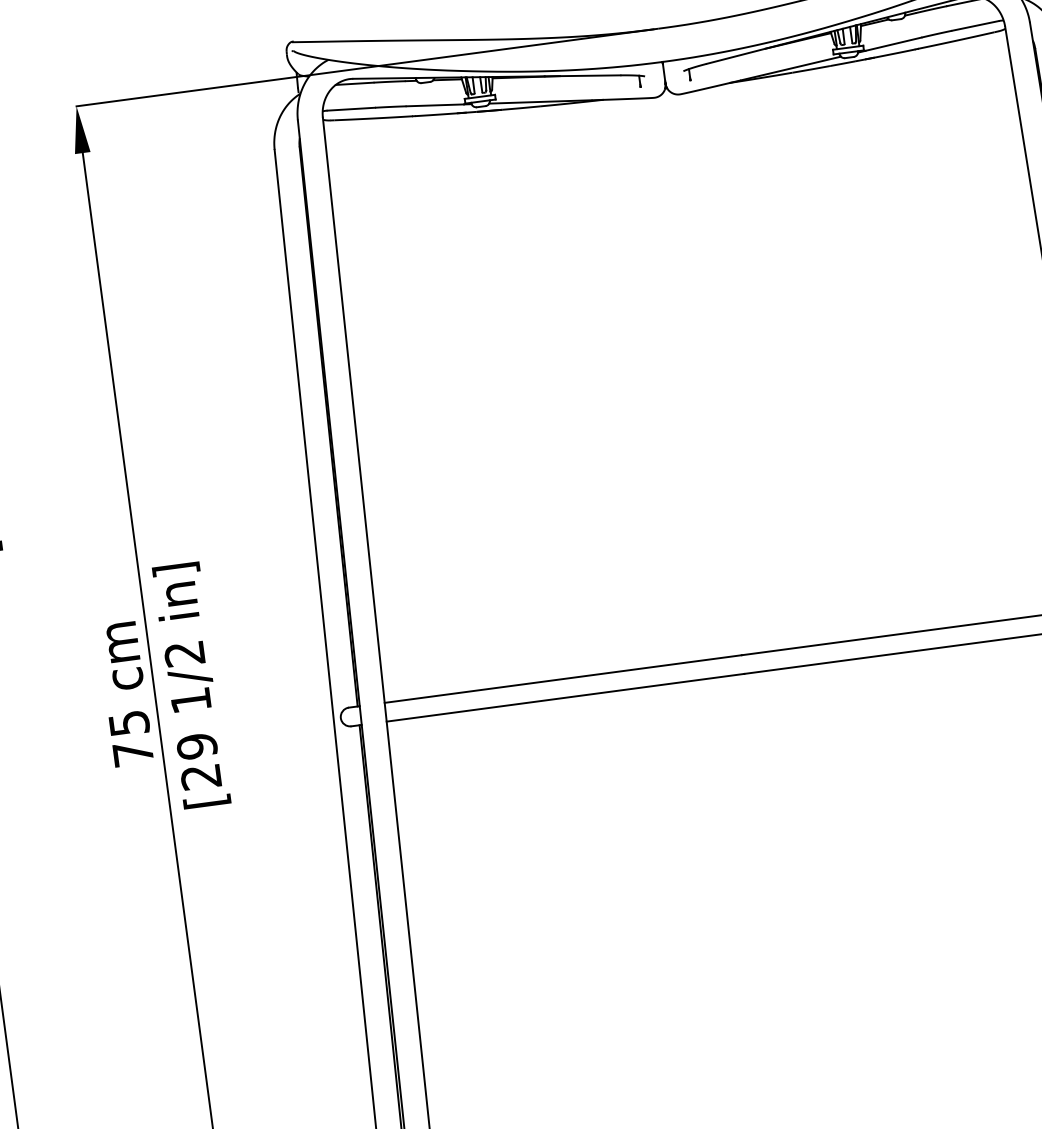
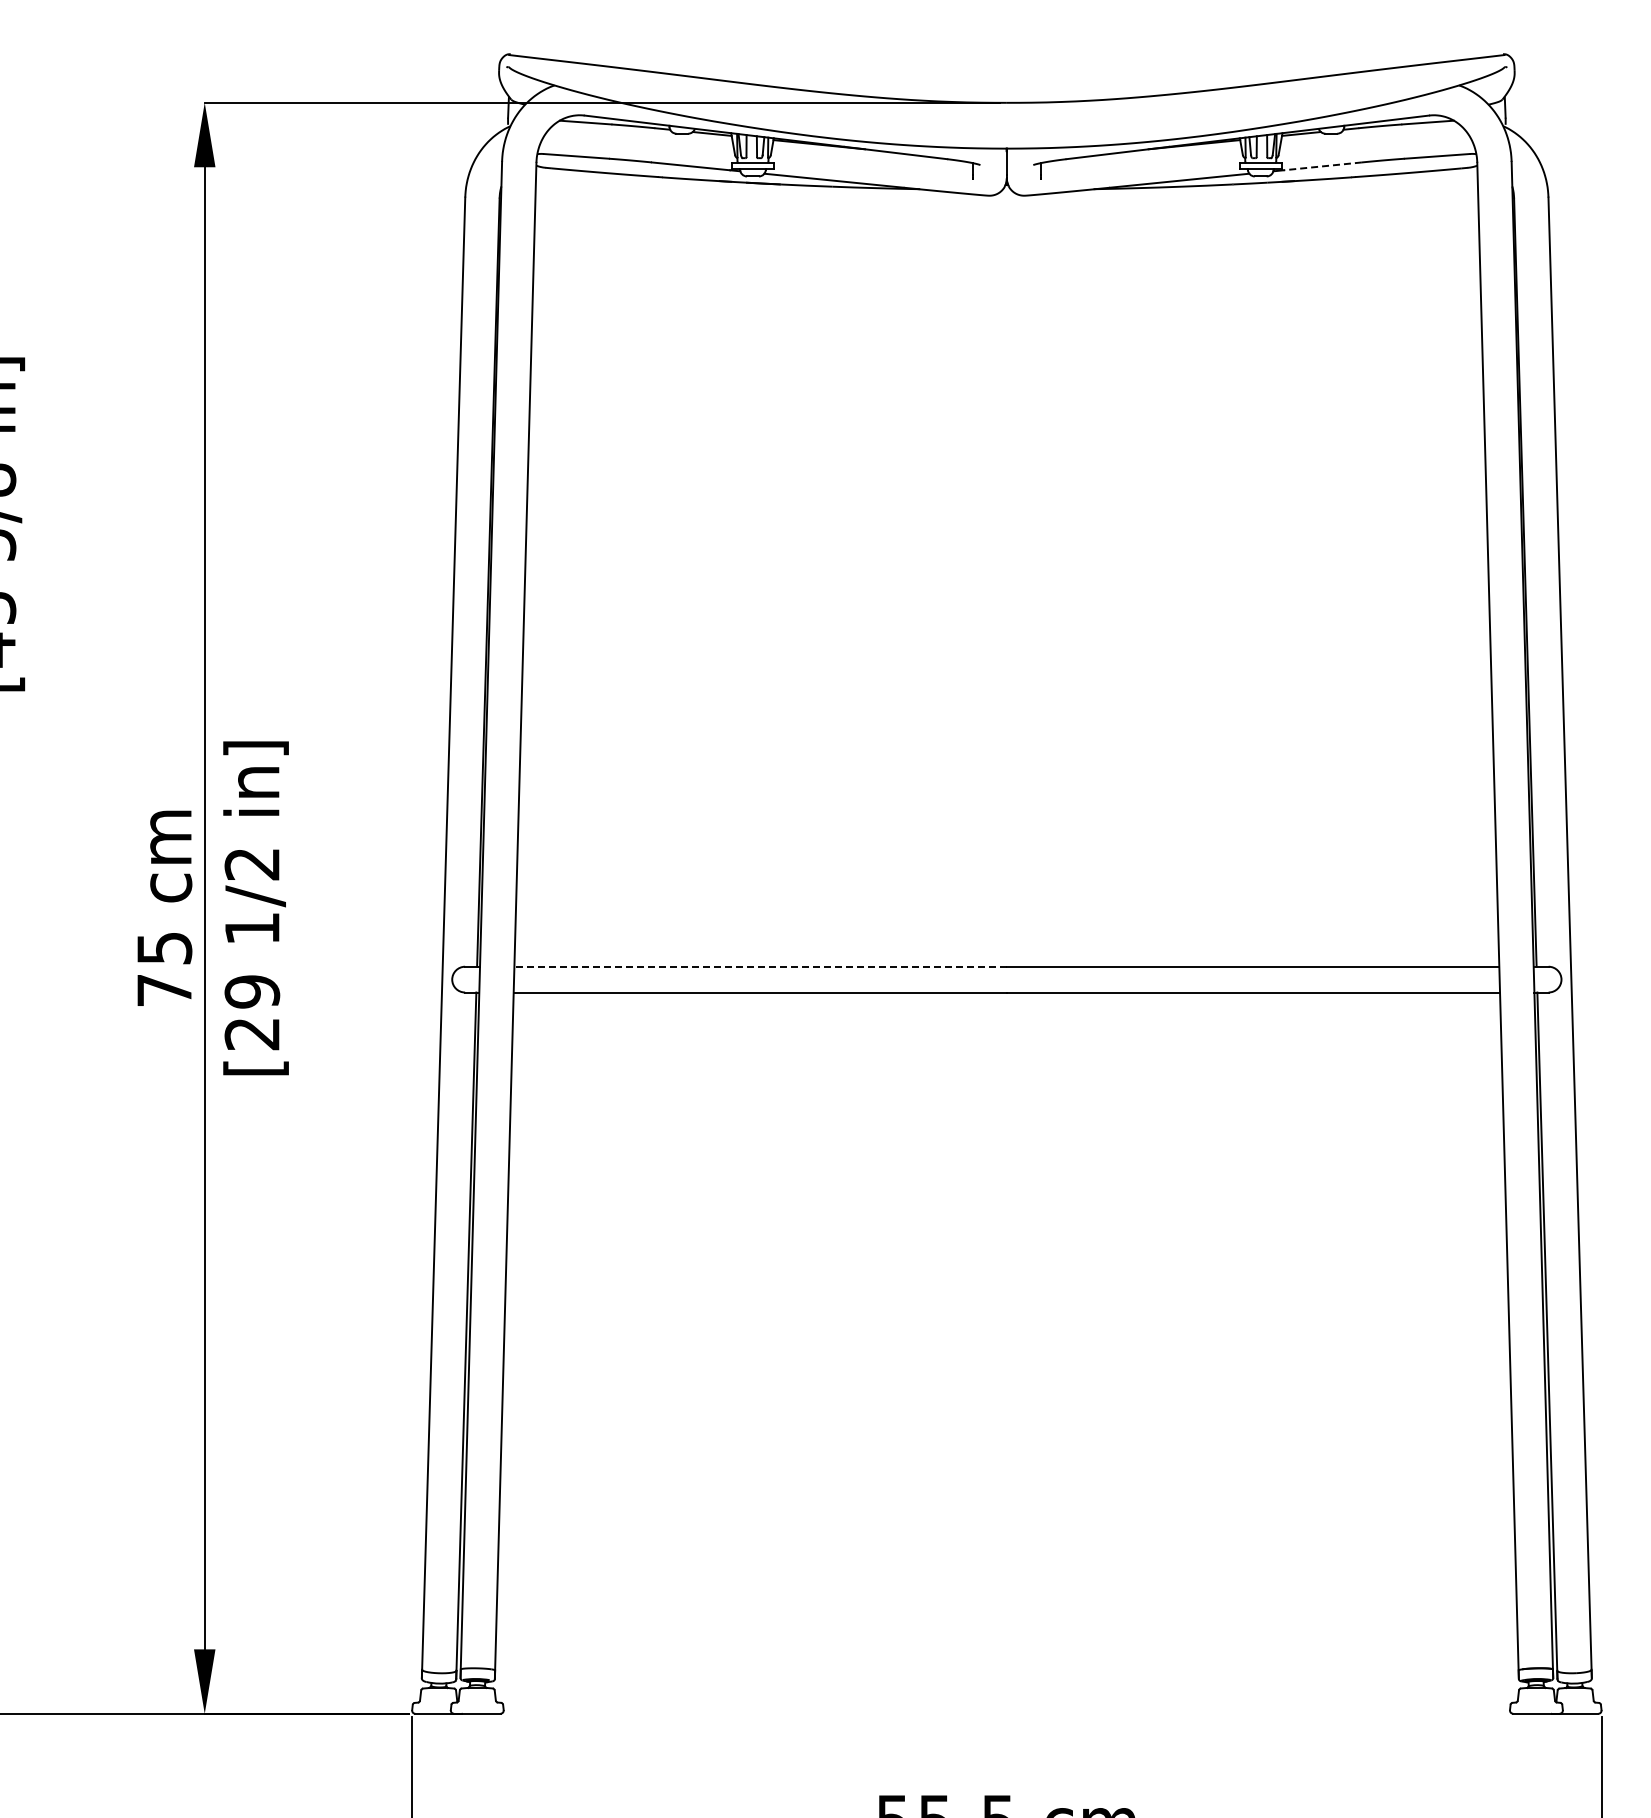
line: (893, 44) -> (1322, 166), solid -> dashed
line: (563, 678) -> (760, 966), solid -> dashed

